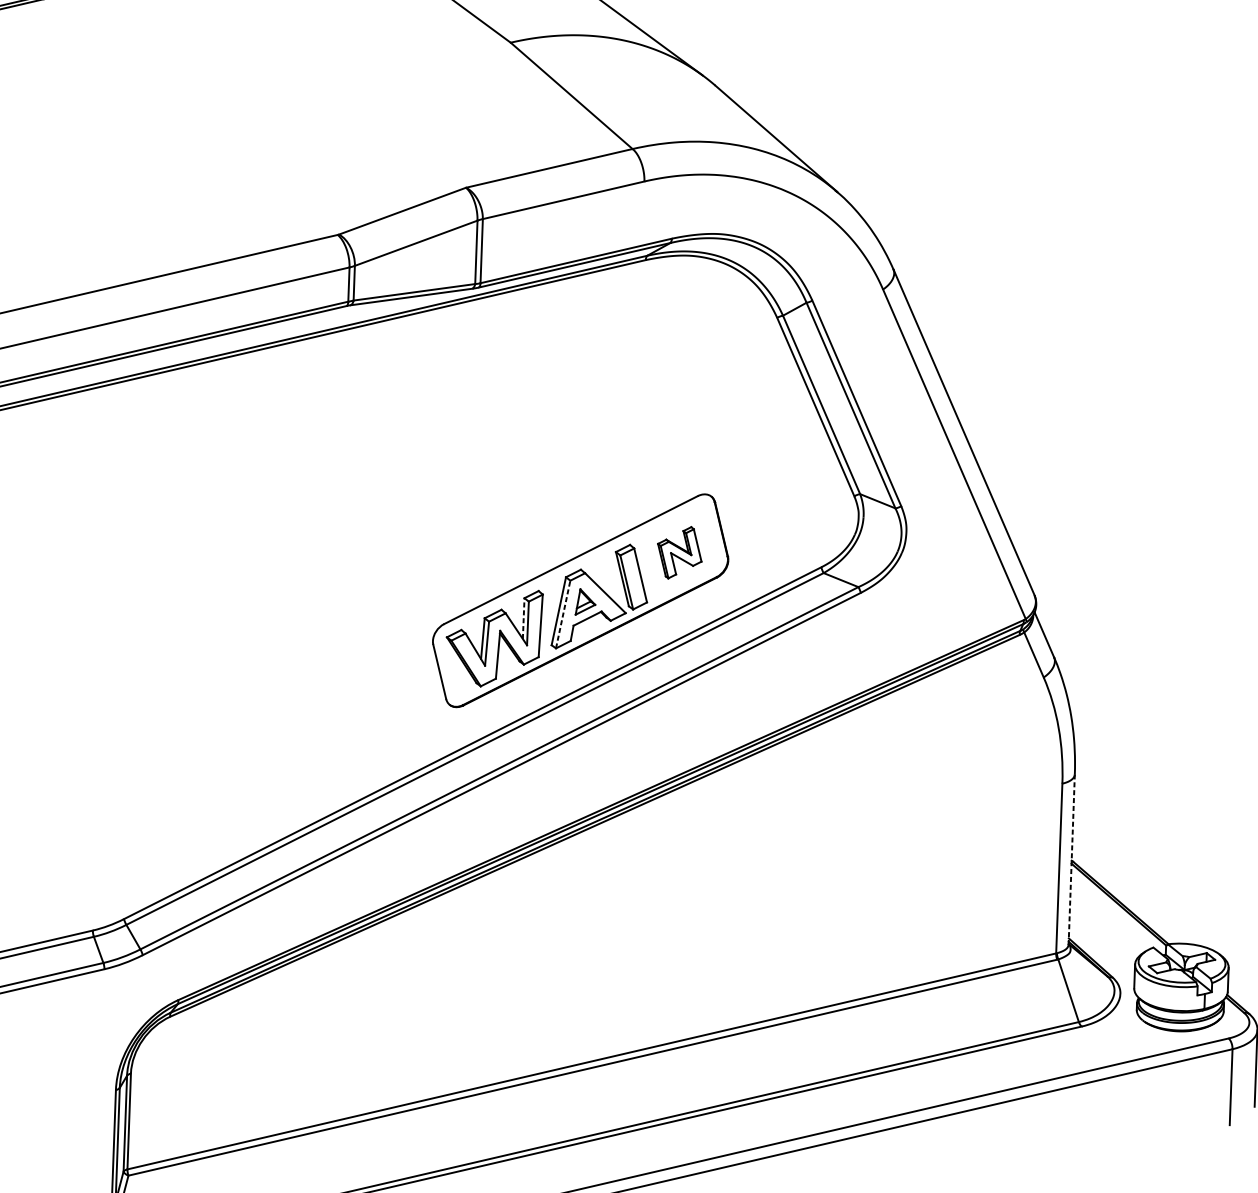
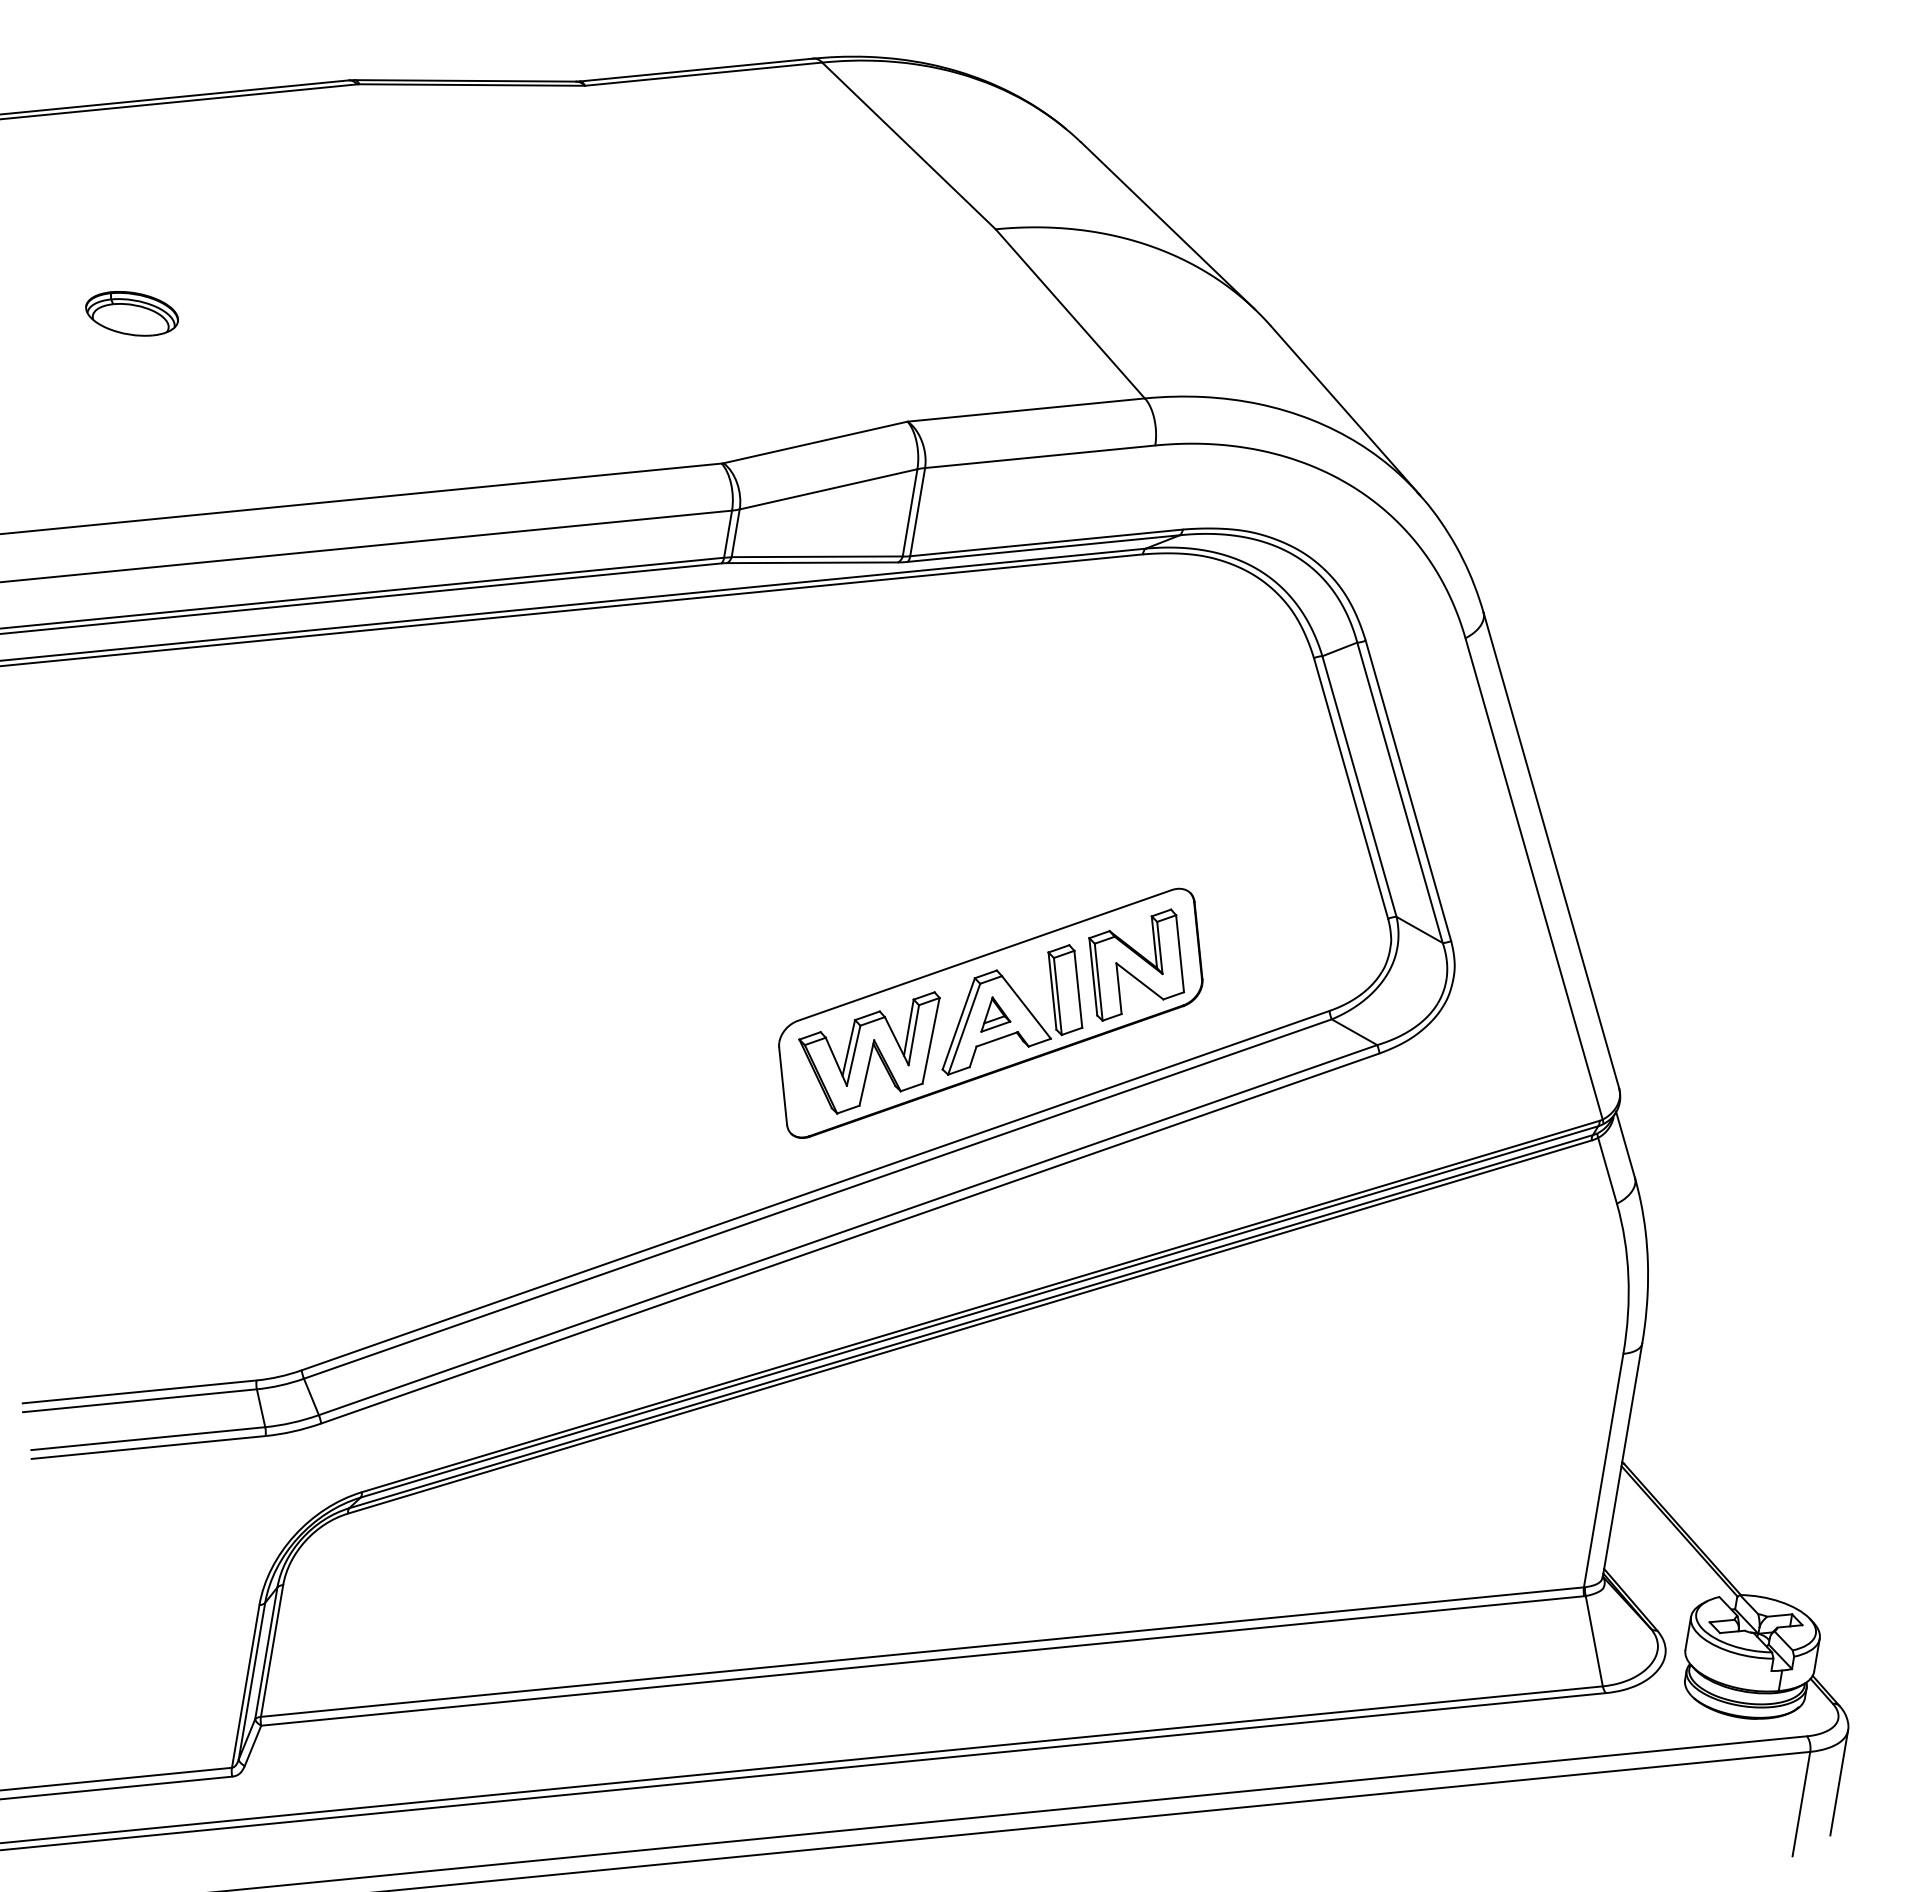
part: (679, 552) -> (1136, 964), size x1.67
line: (563, 613) -> (964, 1028), dashed -> solid
line: (523, 618) -> (908, 1027), dashed -> solid
line: (1071, 859) -> (1622, 1460), dashed -> solid

